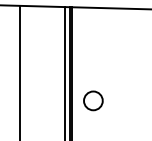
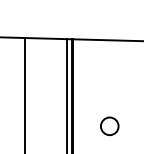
circle: (93, 100) -> (109, 125), moved

